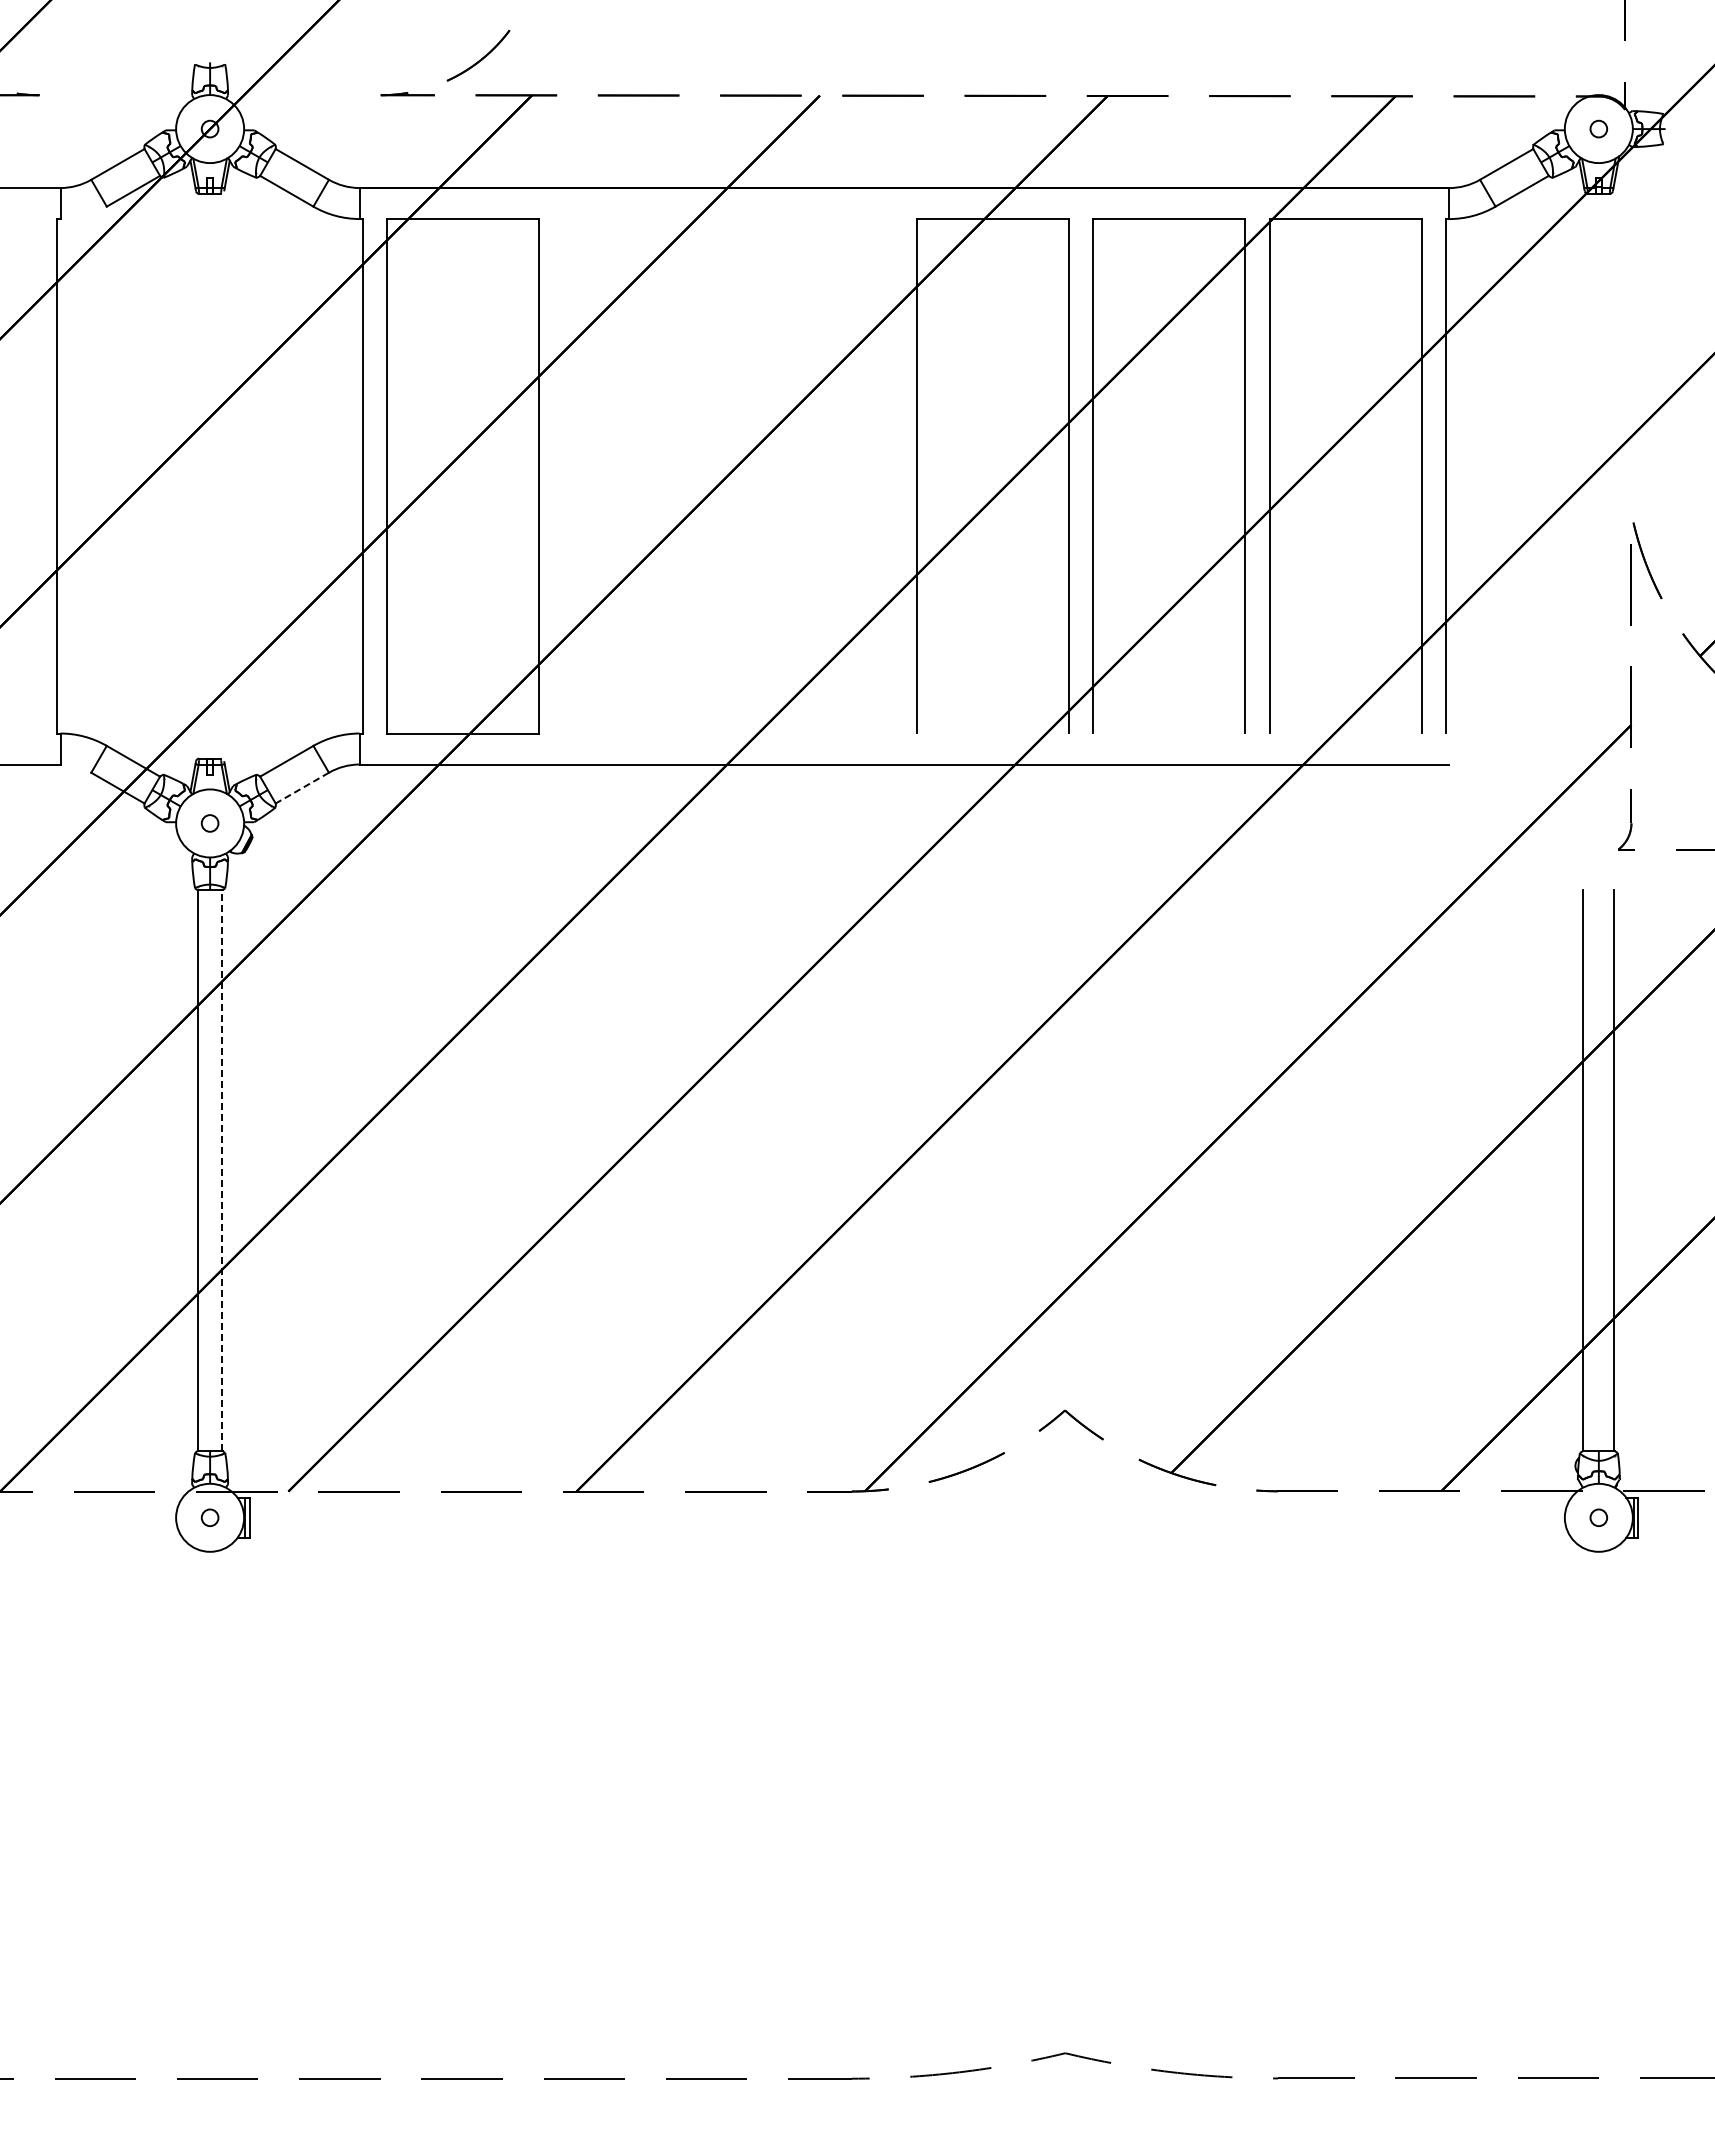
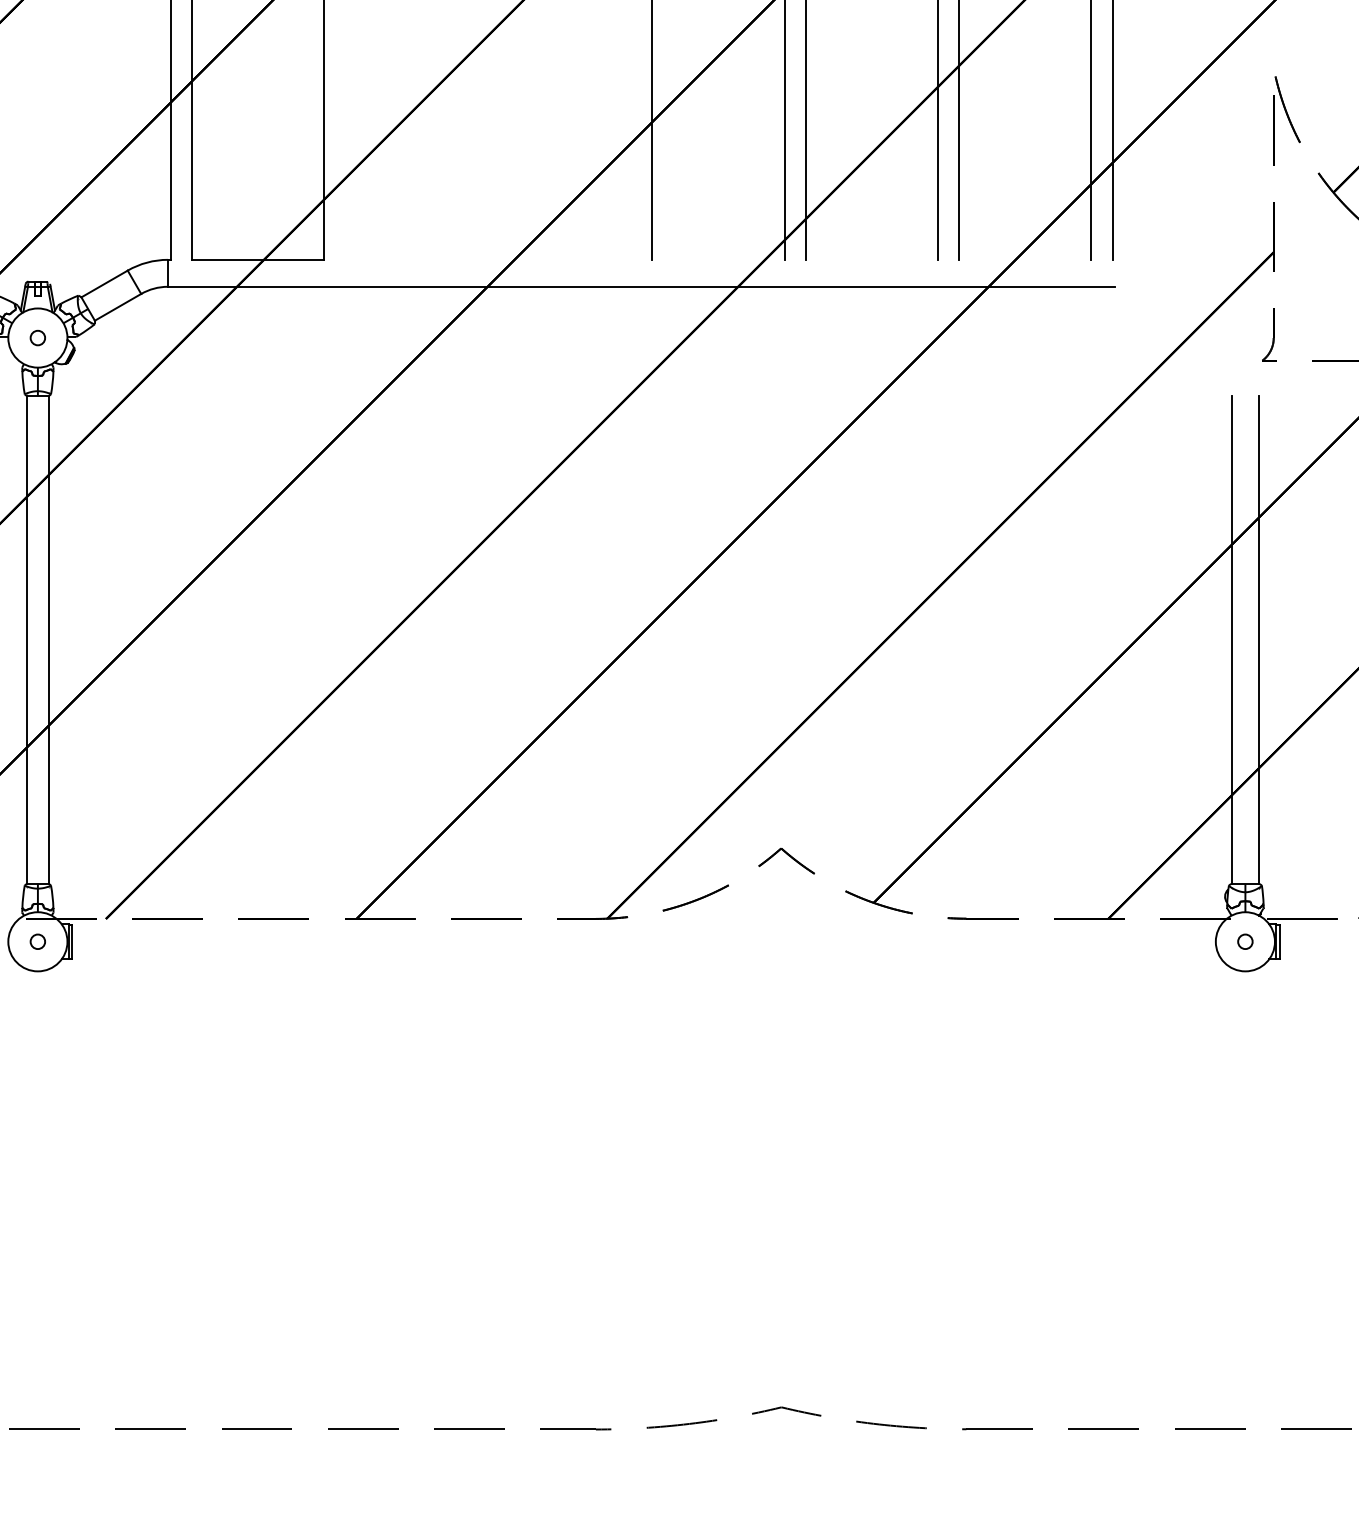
line: (302, 788) -> (118, 307), dashed -> solid
line: (222, 1170) -> (48, 639), dashed -> solid

